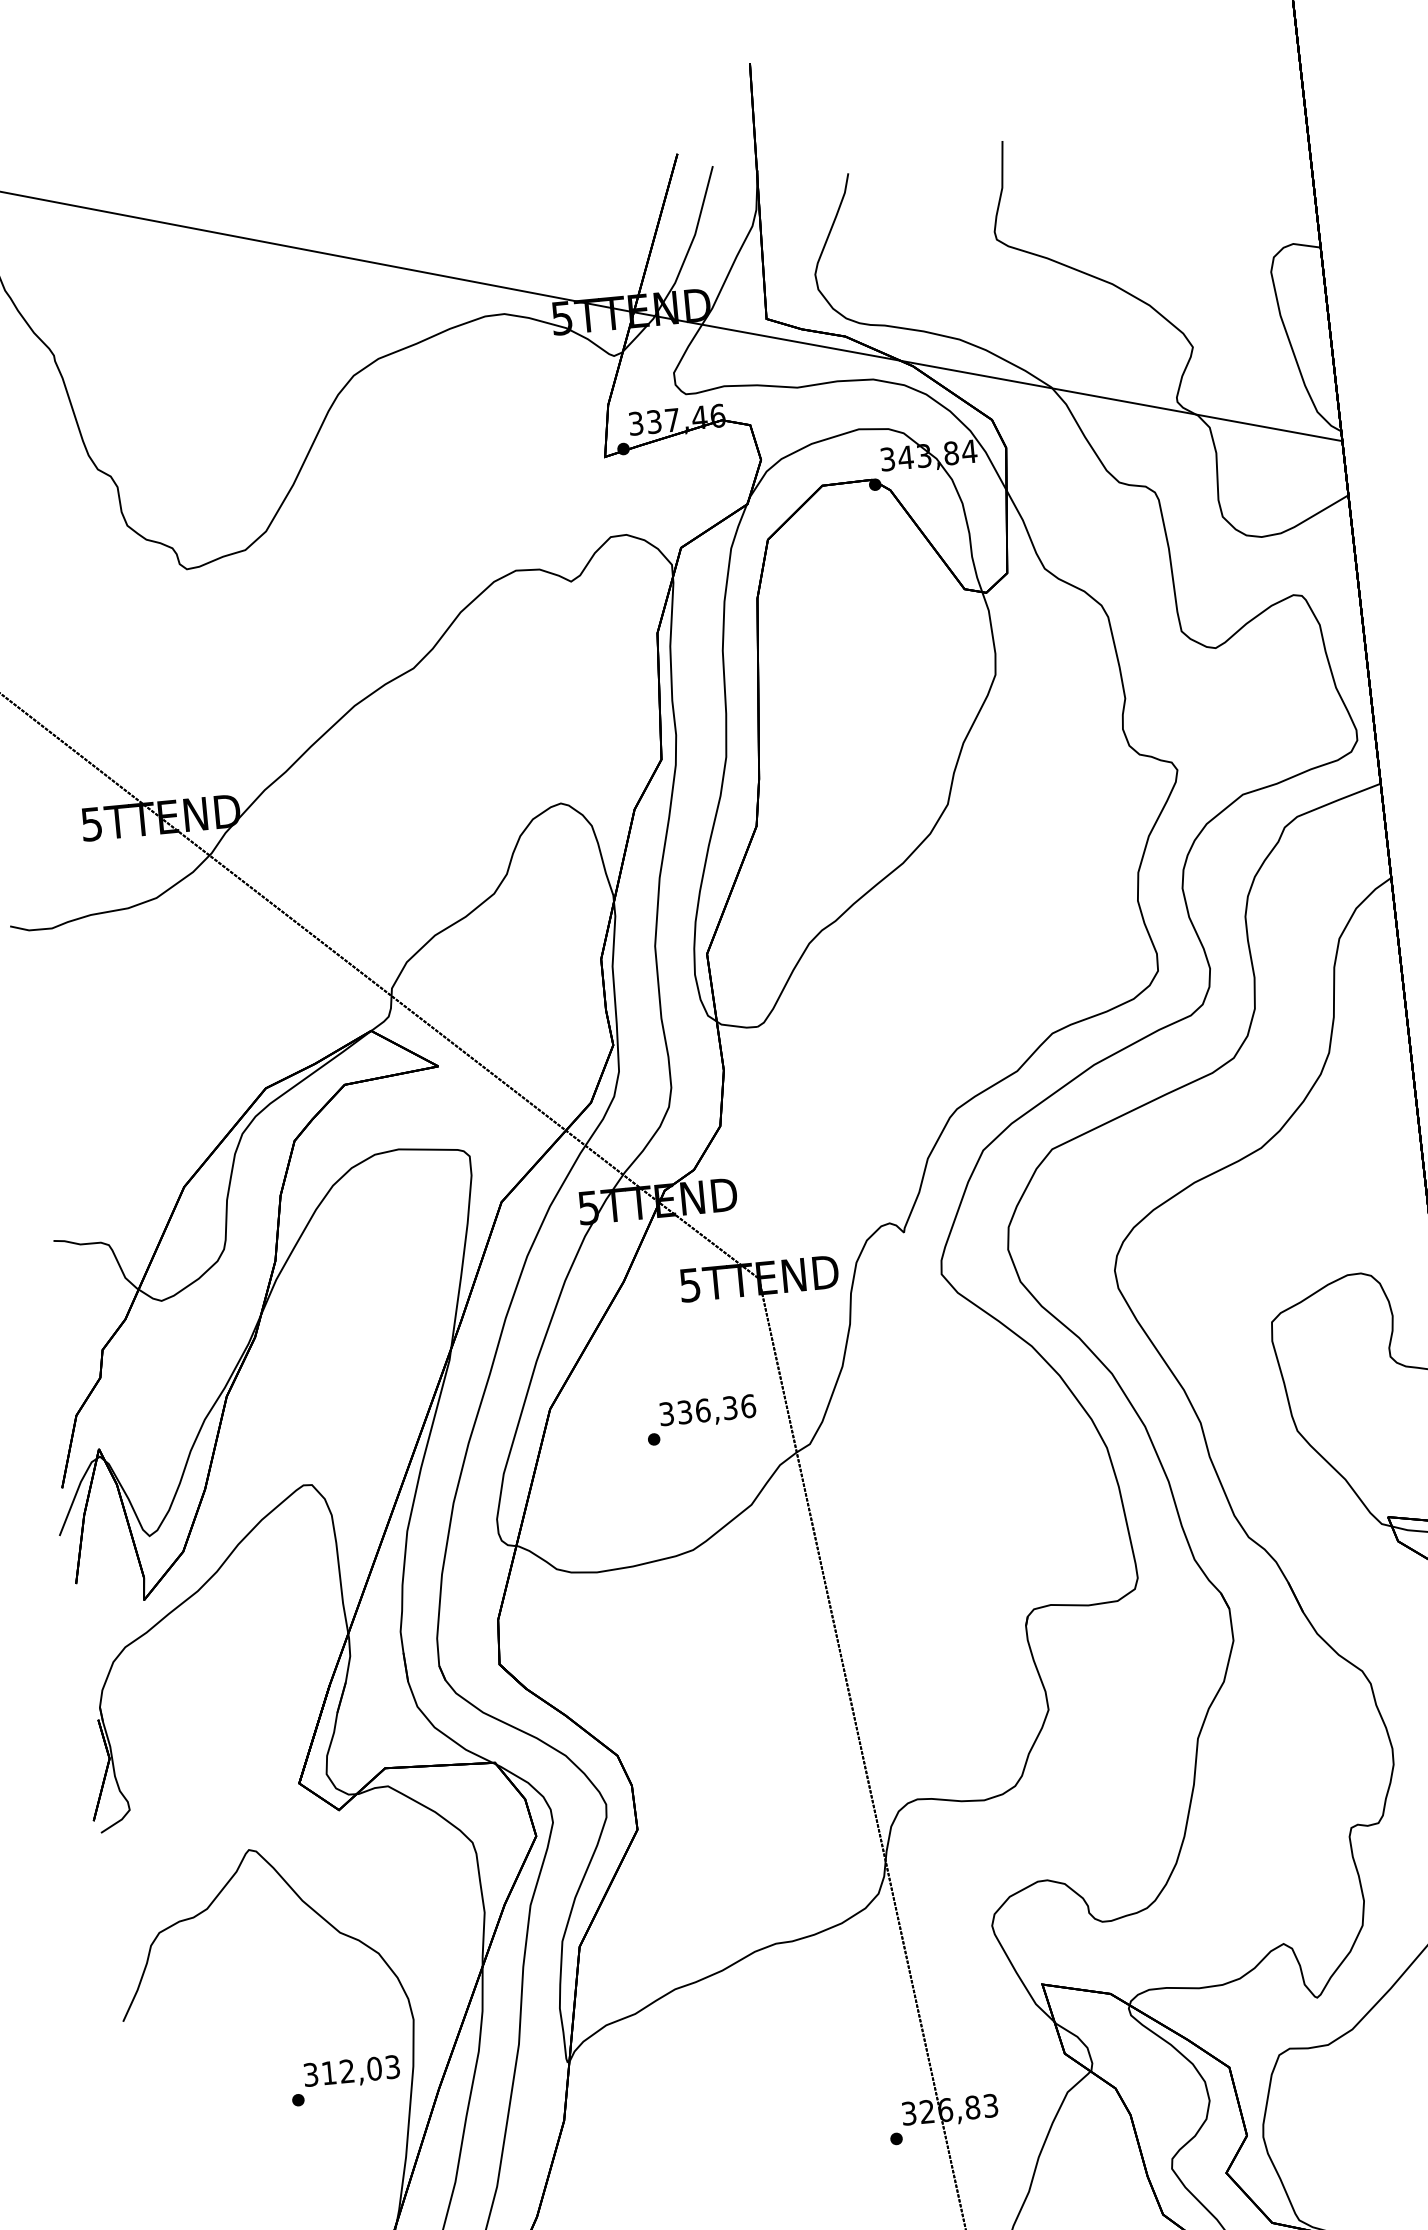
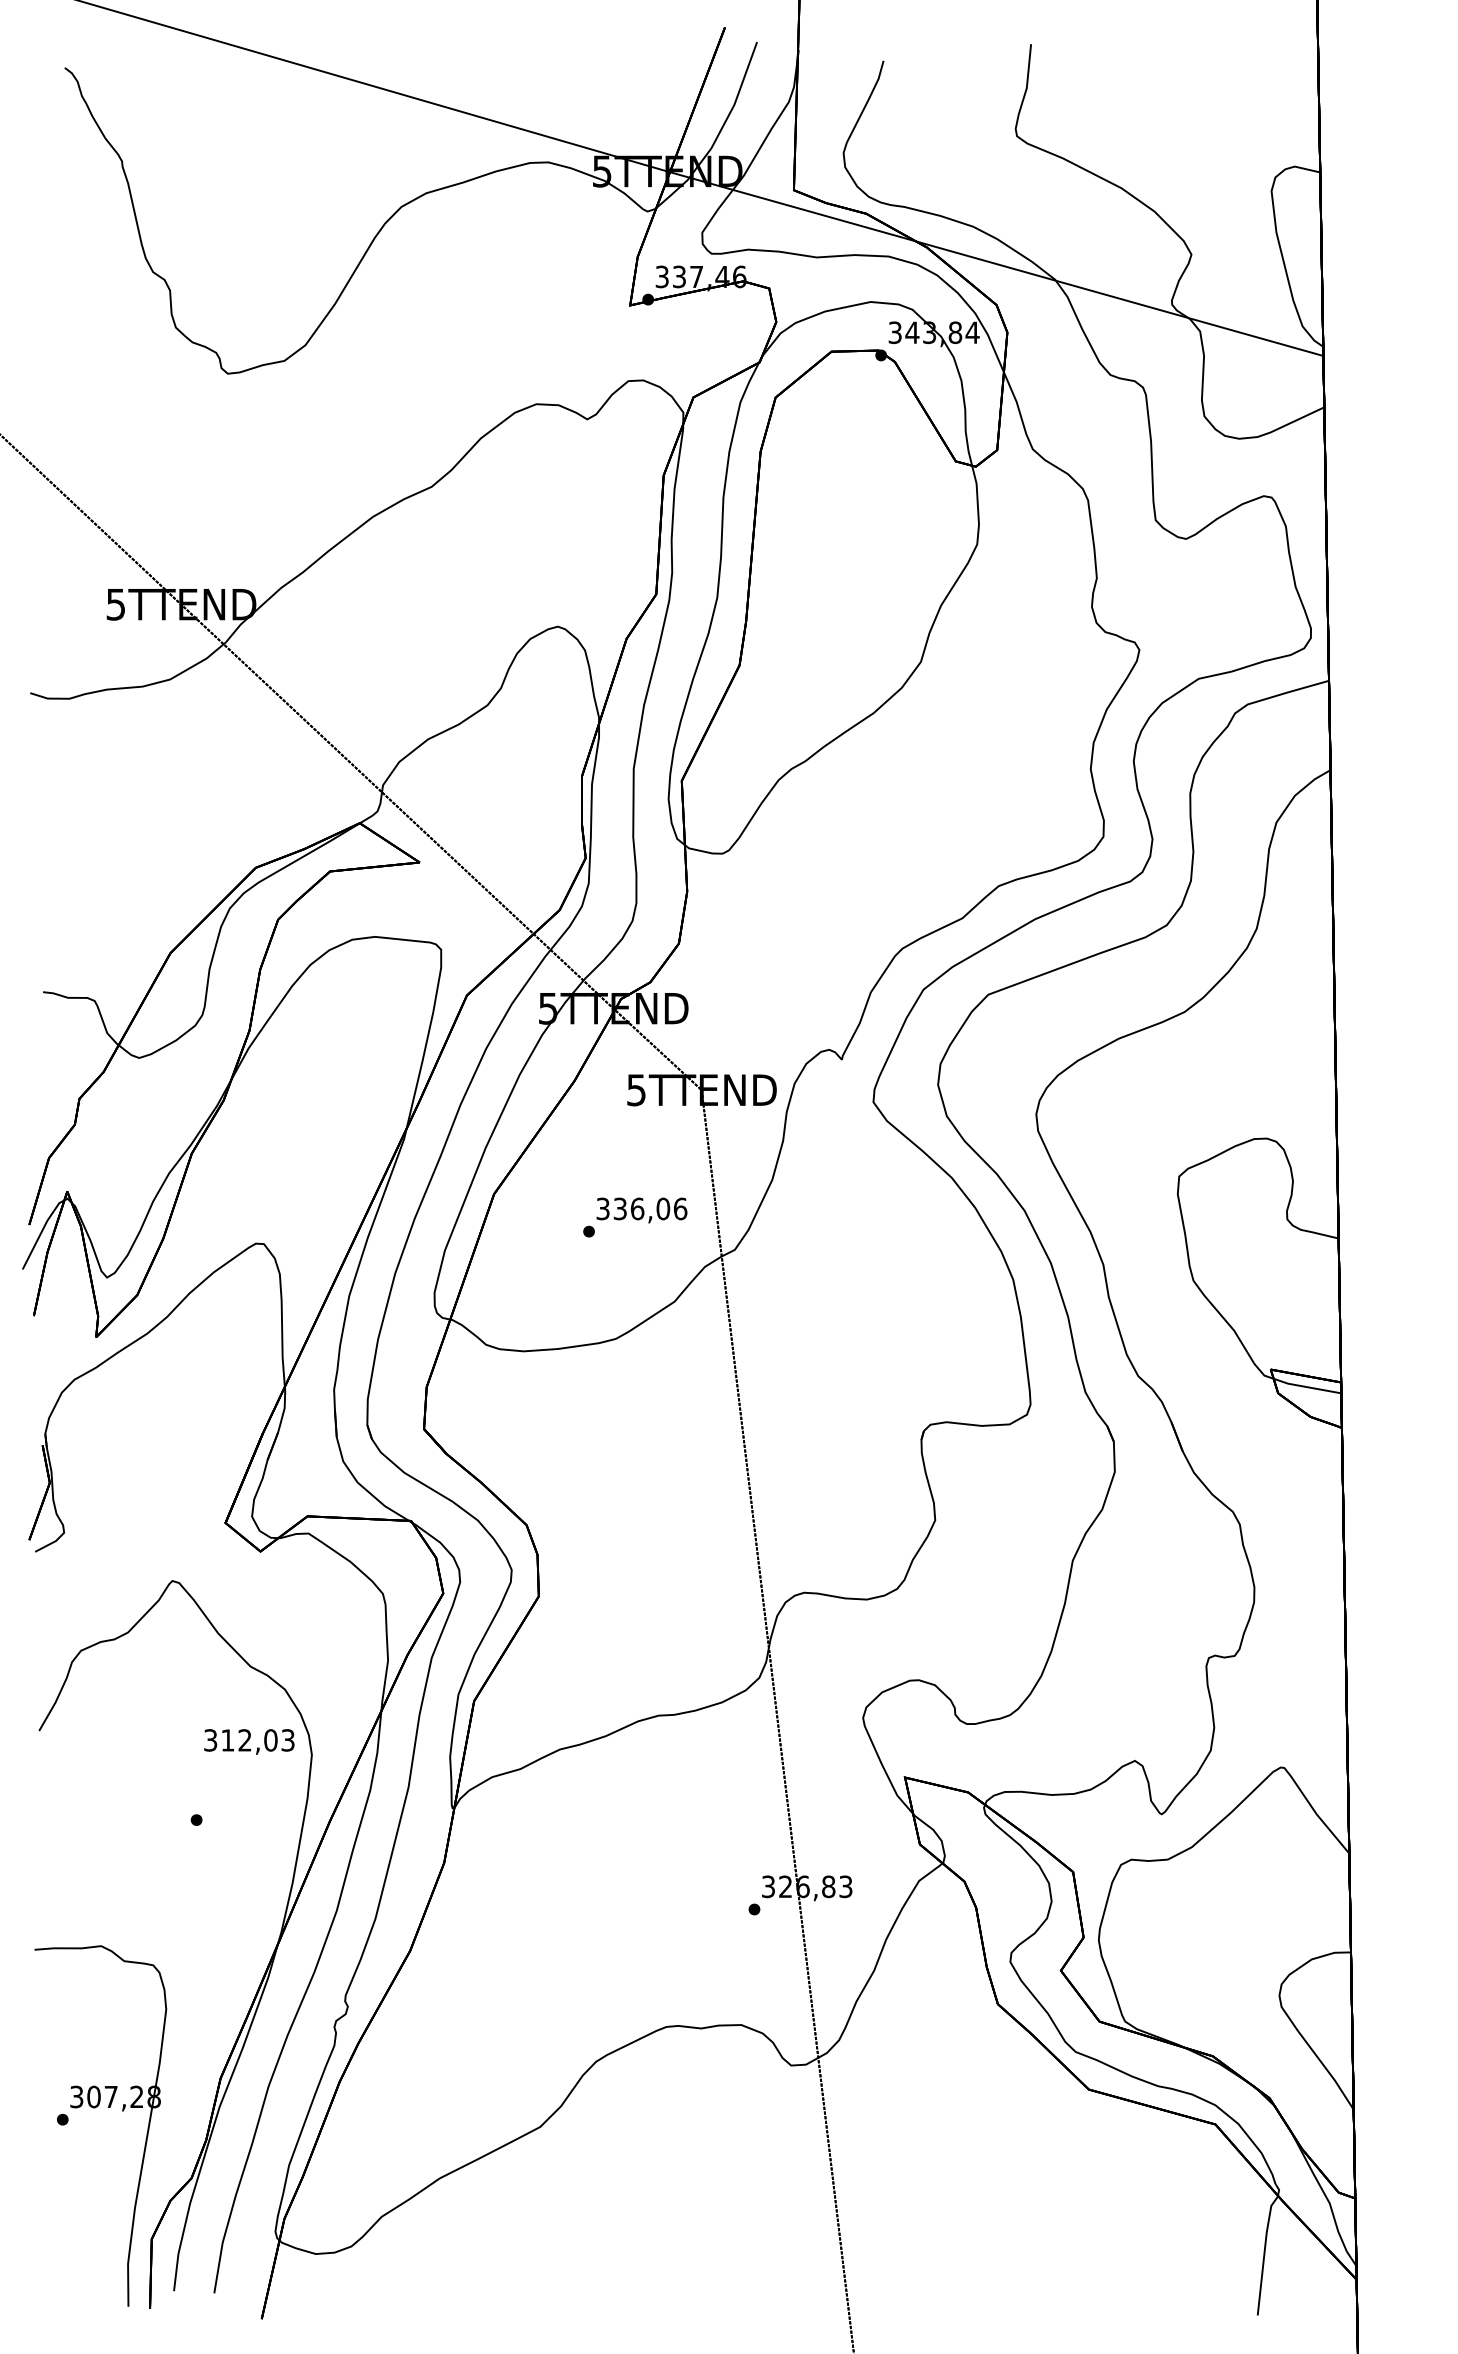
text: (730, 1407) -> (663, 1208), 336,36 -> 336,06
text: (352, 2072) -> (249, 1741), moved

